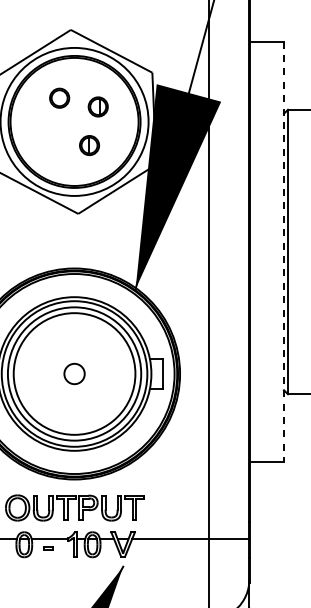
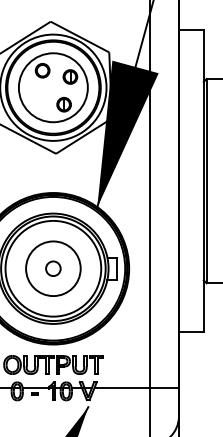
circle: (74, 121) -> (53, 87), added
line: (283, 252) -> (203, 181), dashed -> solid
circle: (74, 373) -> (53, 268), size x0.62

